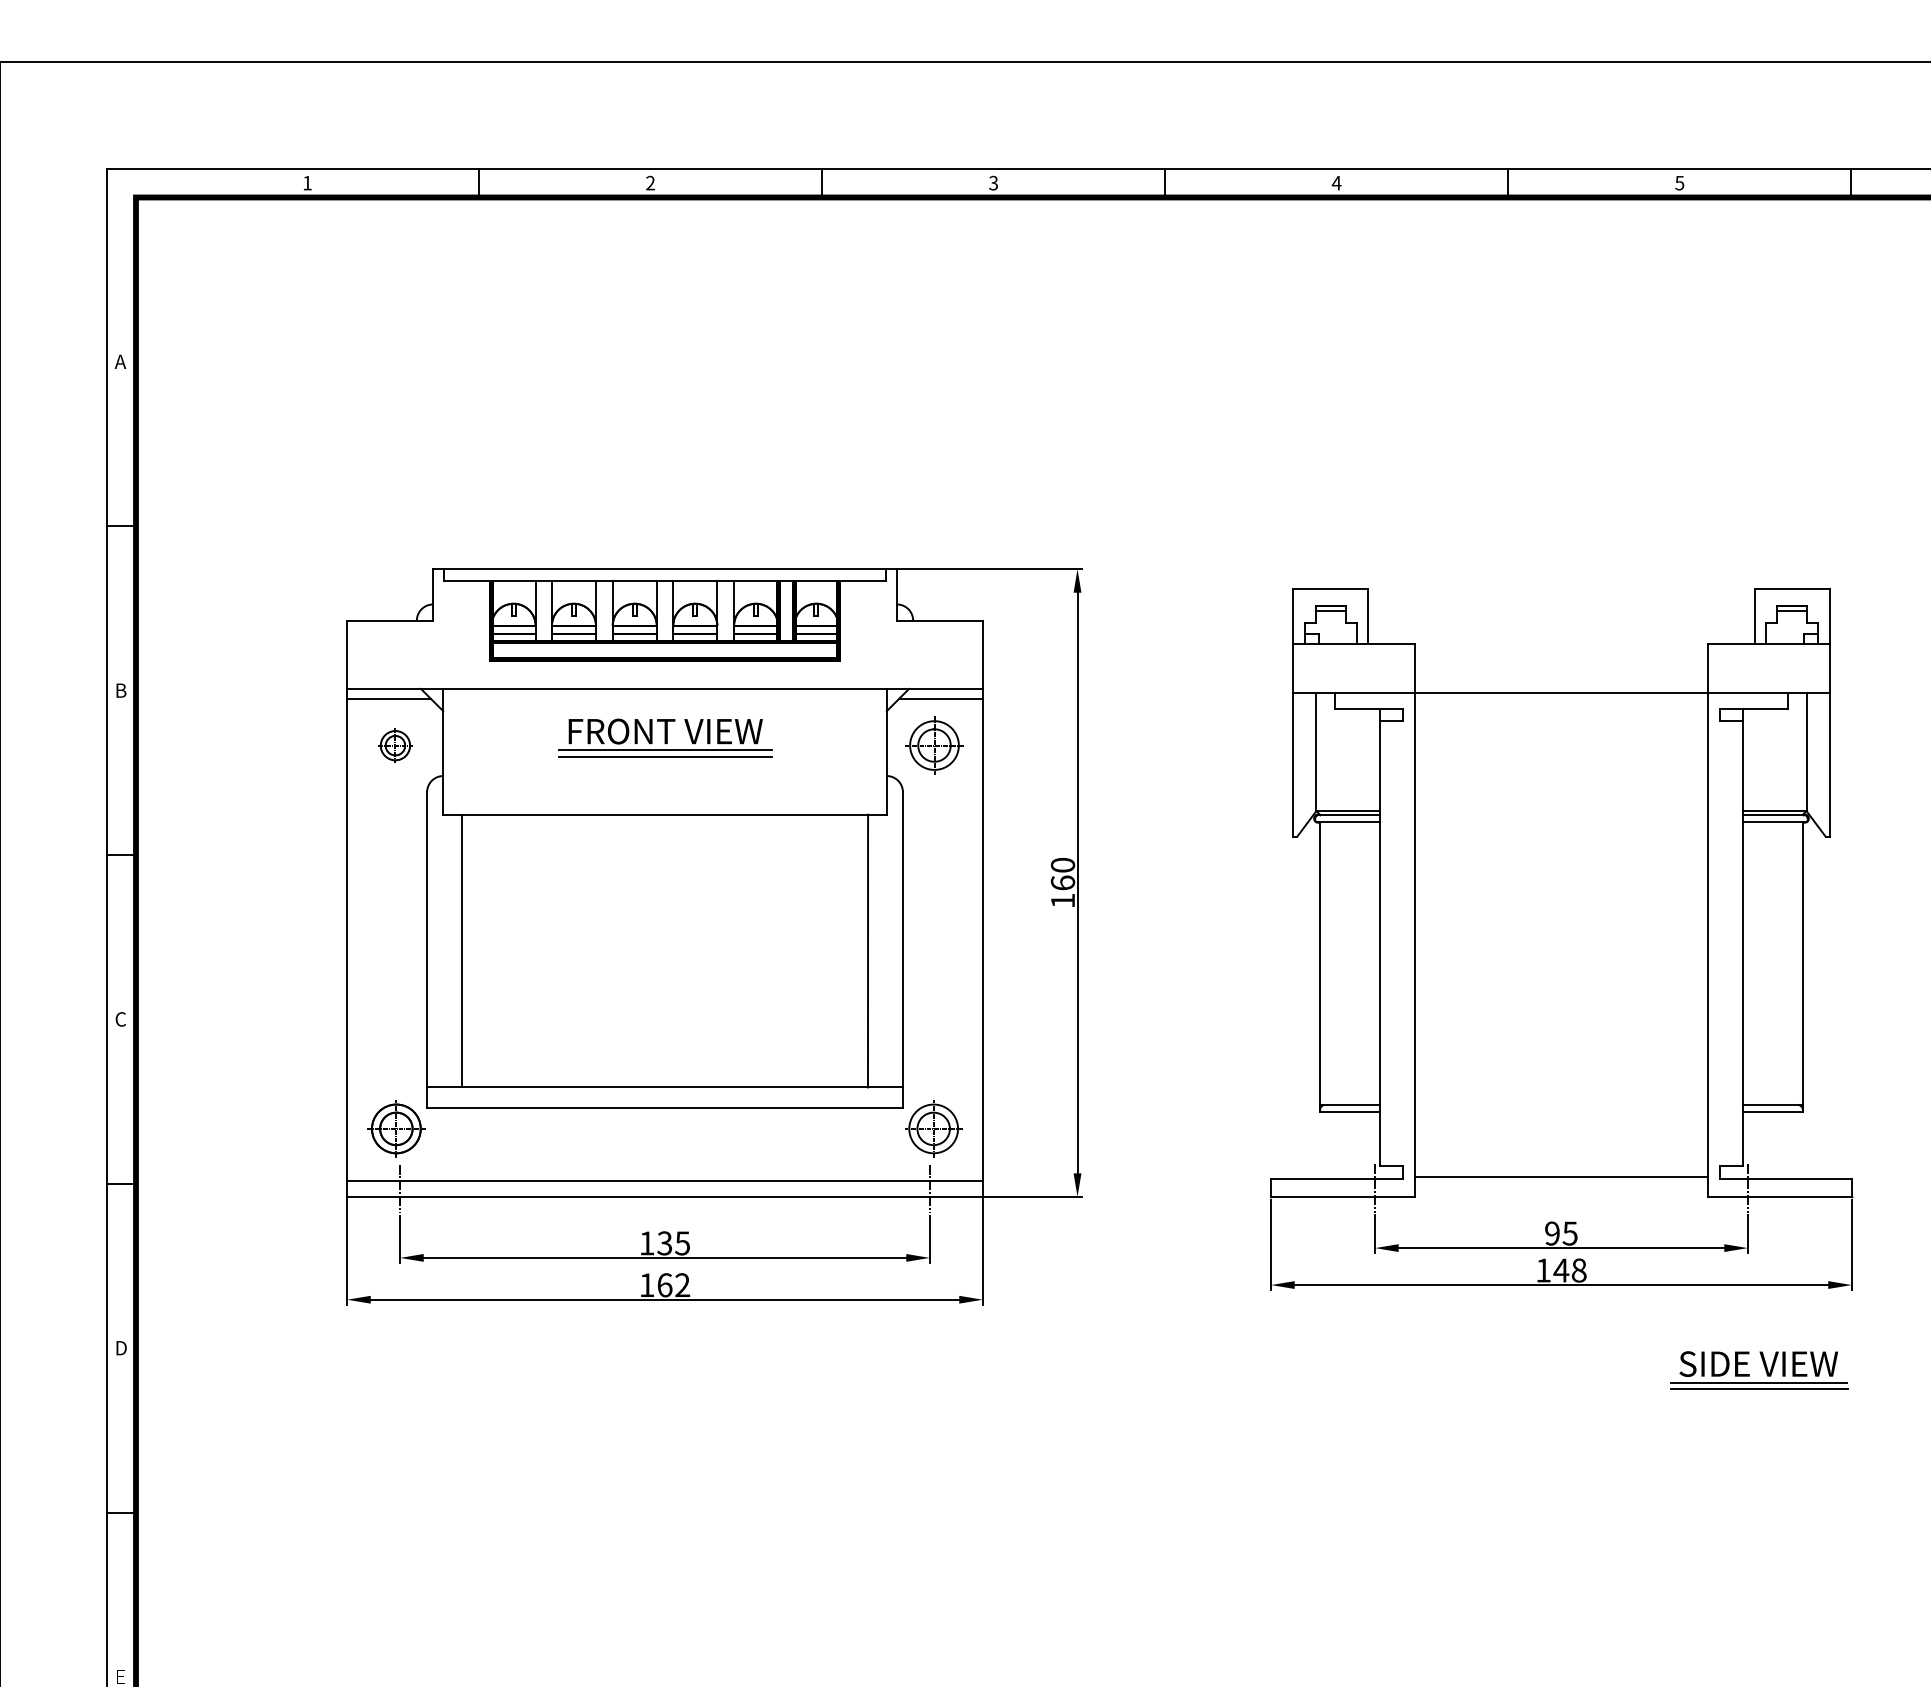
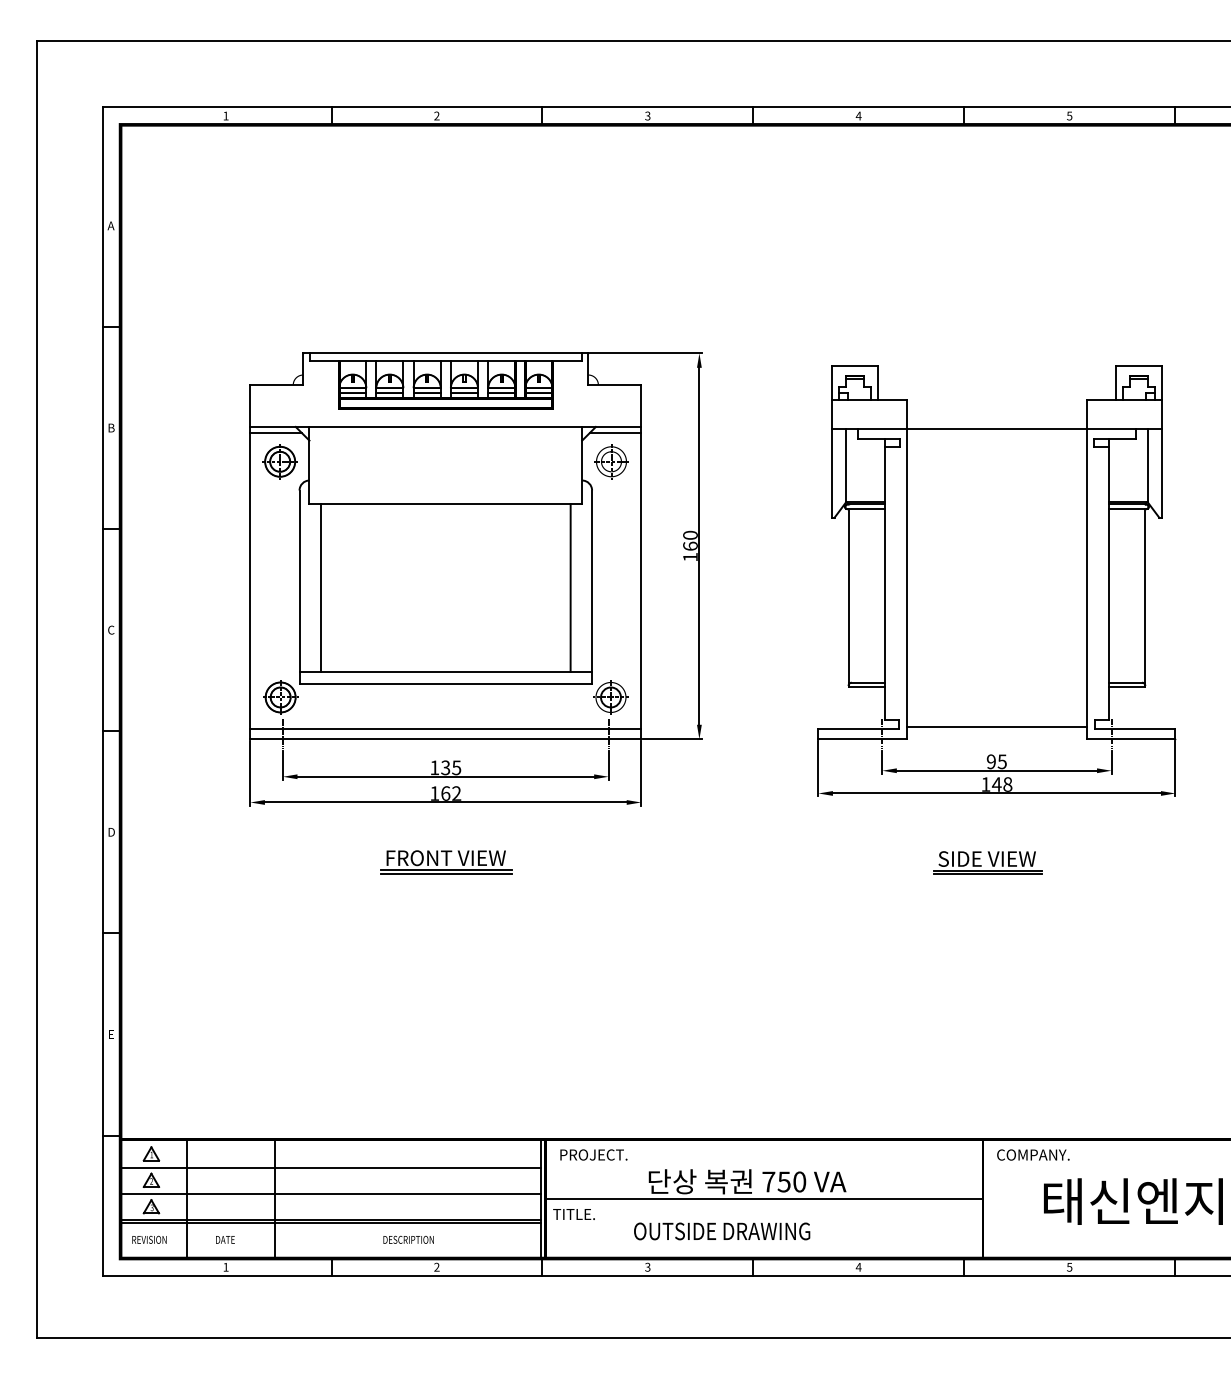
part: (666, 738) -> (446, 862), moved
part: (394, 745) -> (279, 461), size x1.67
part: (1759, 1369) -> (987, 862), moved

